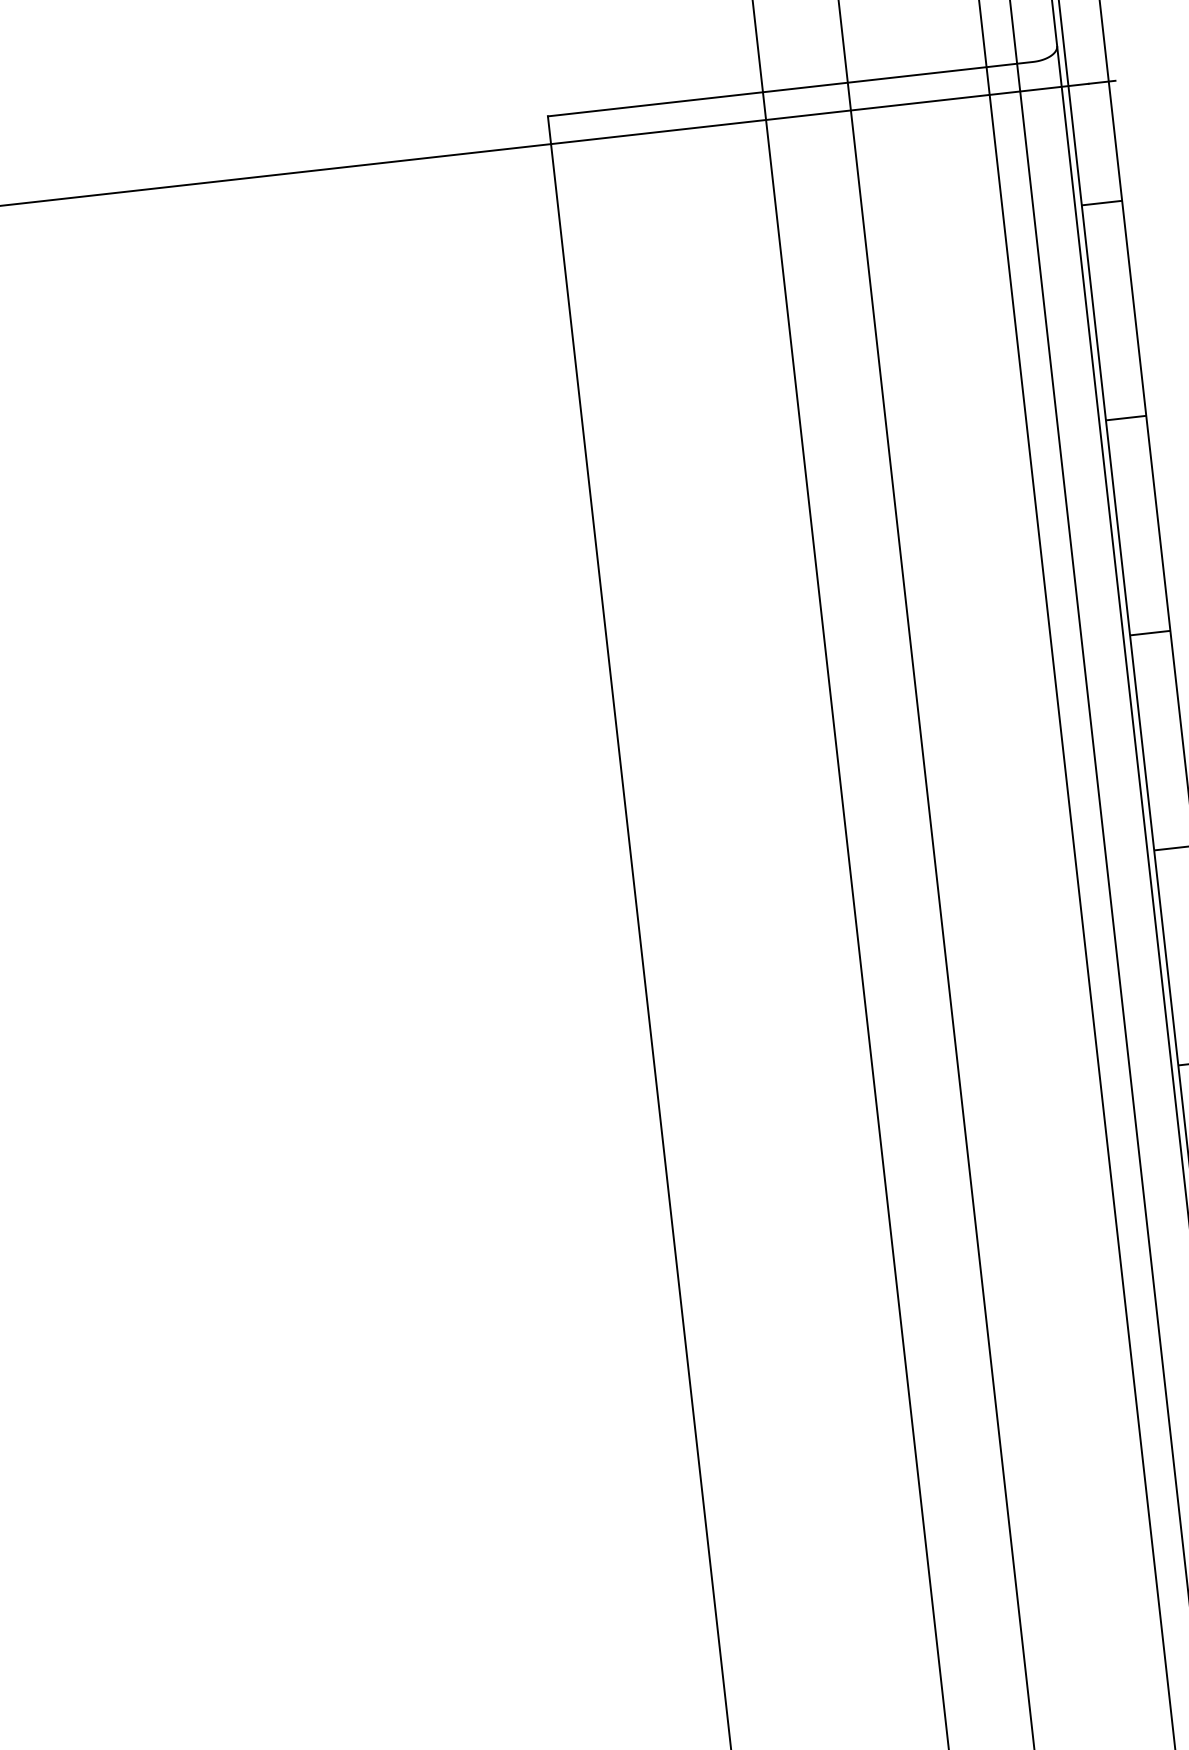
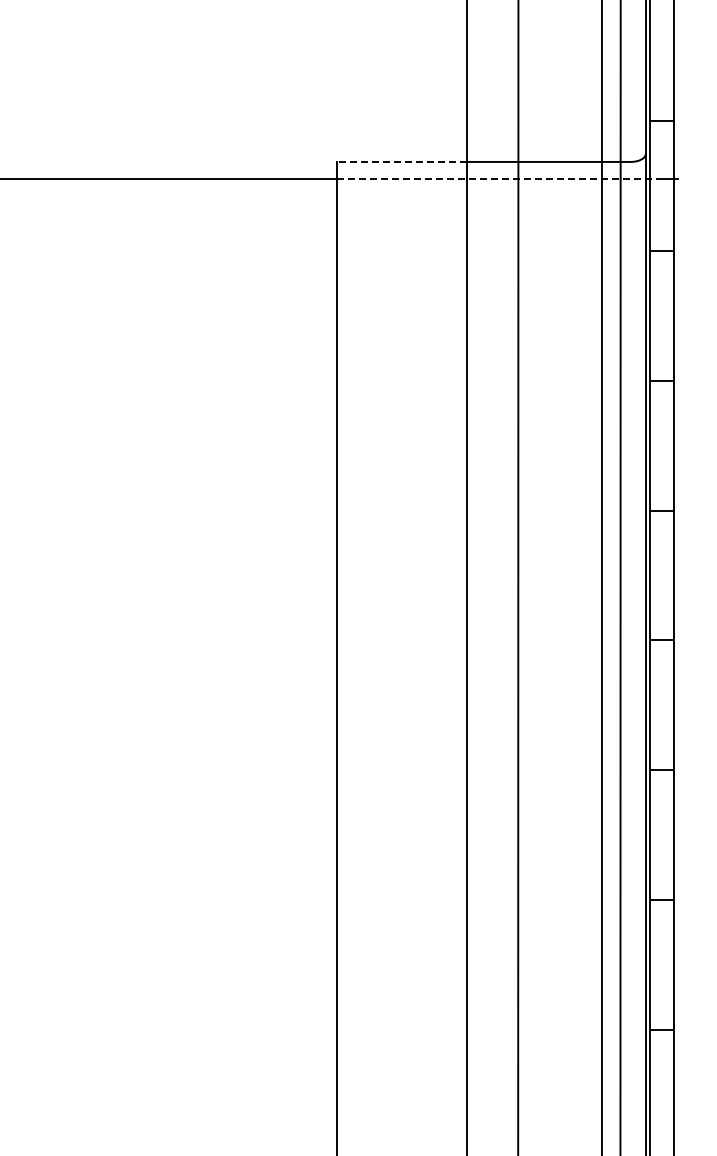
line: (655, 103) -> (402, 161), solid -> dashed
line: (821, 113) -> (500, 178), solid -> dashed

